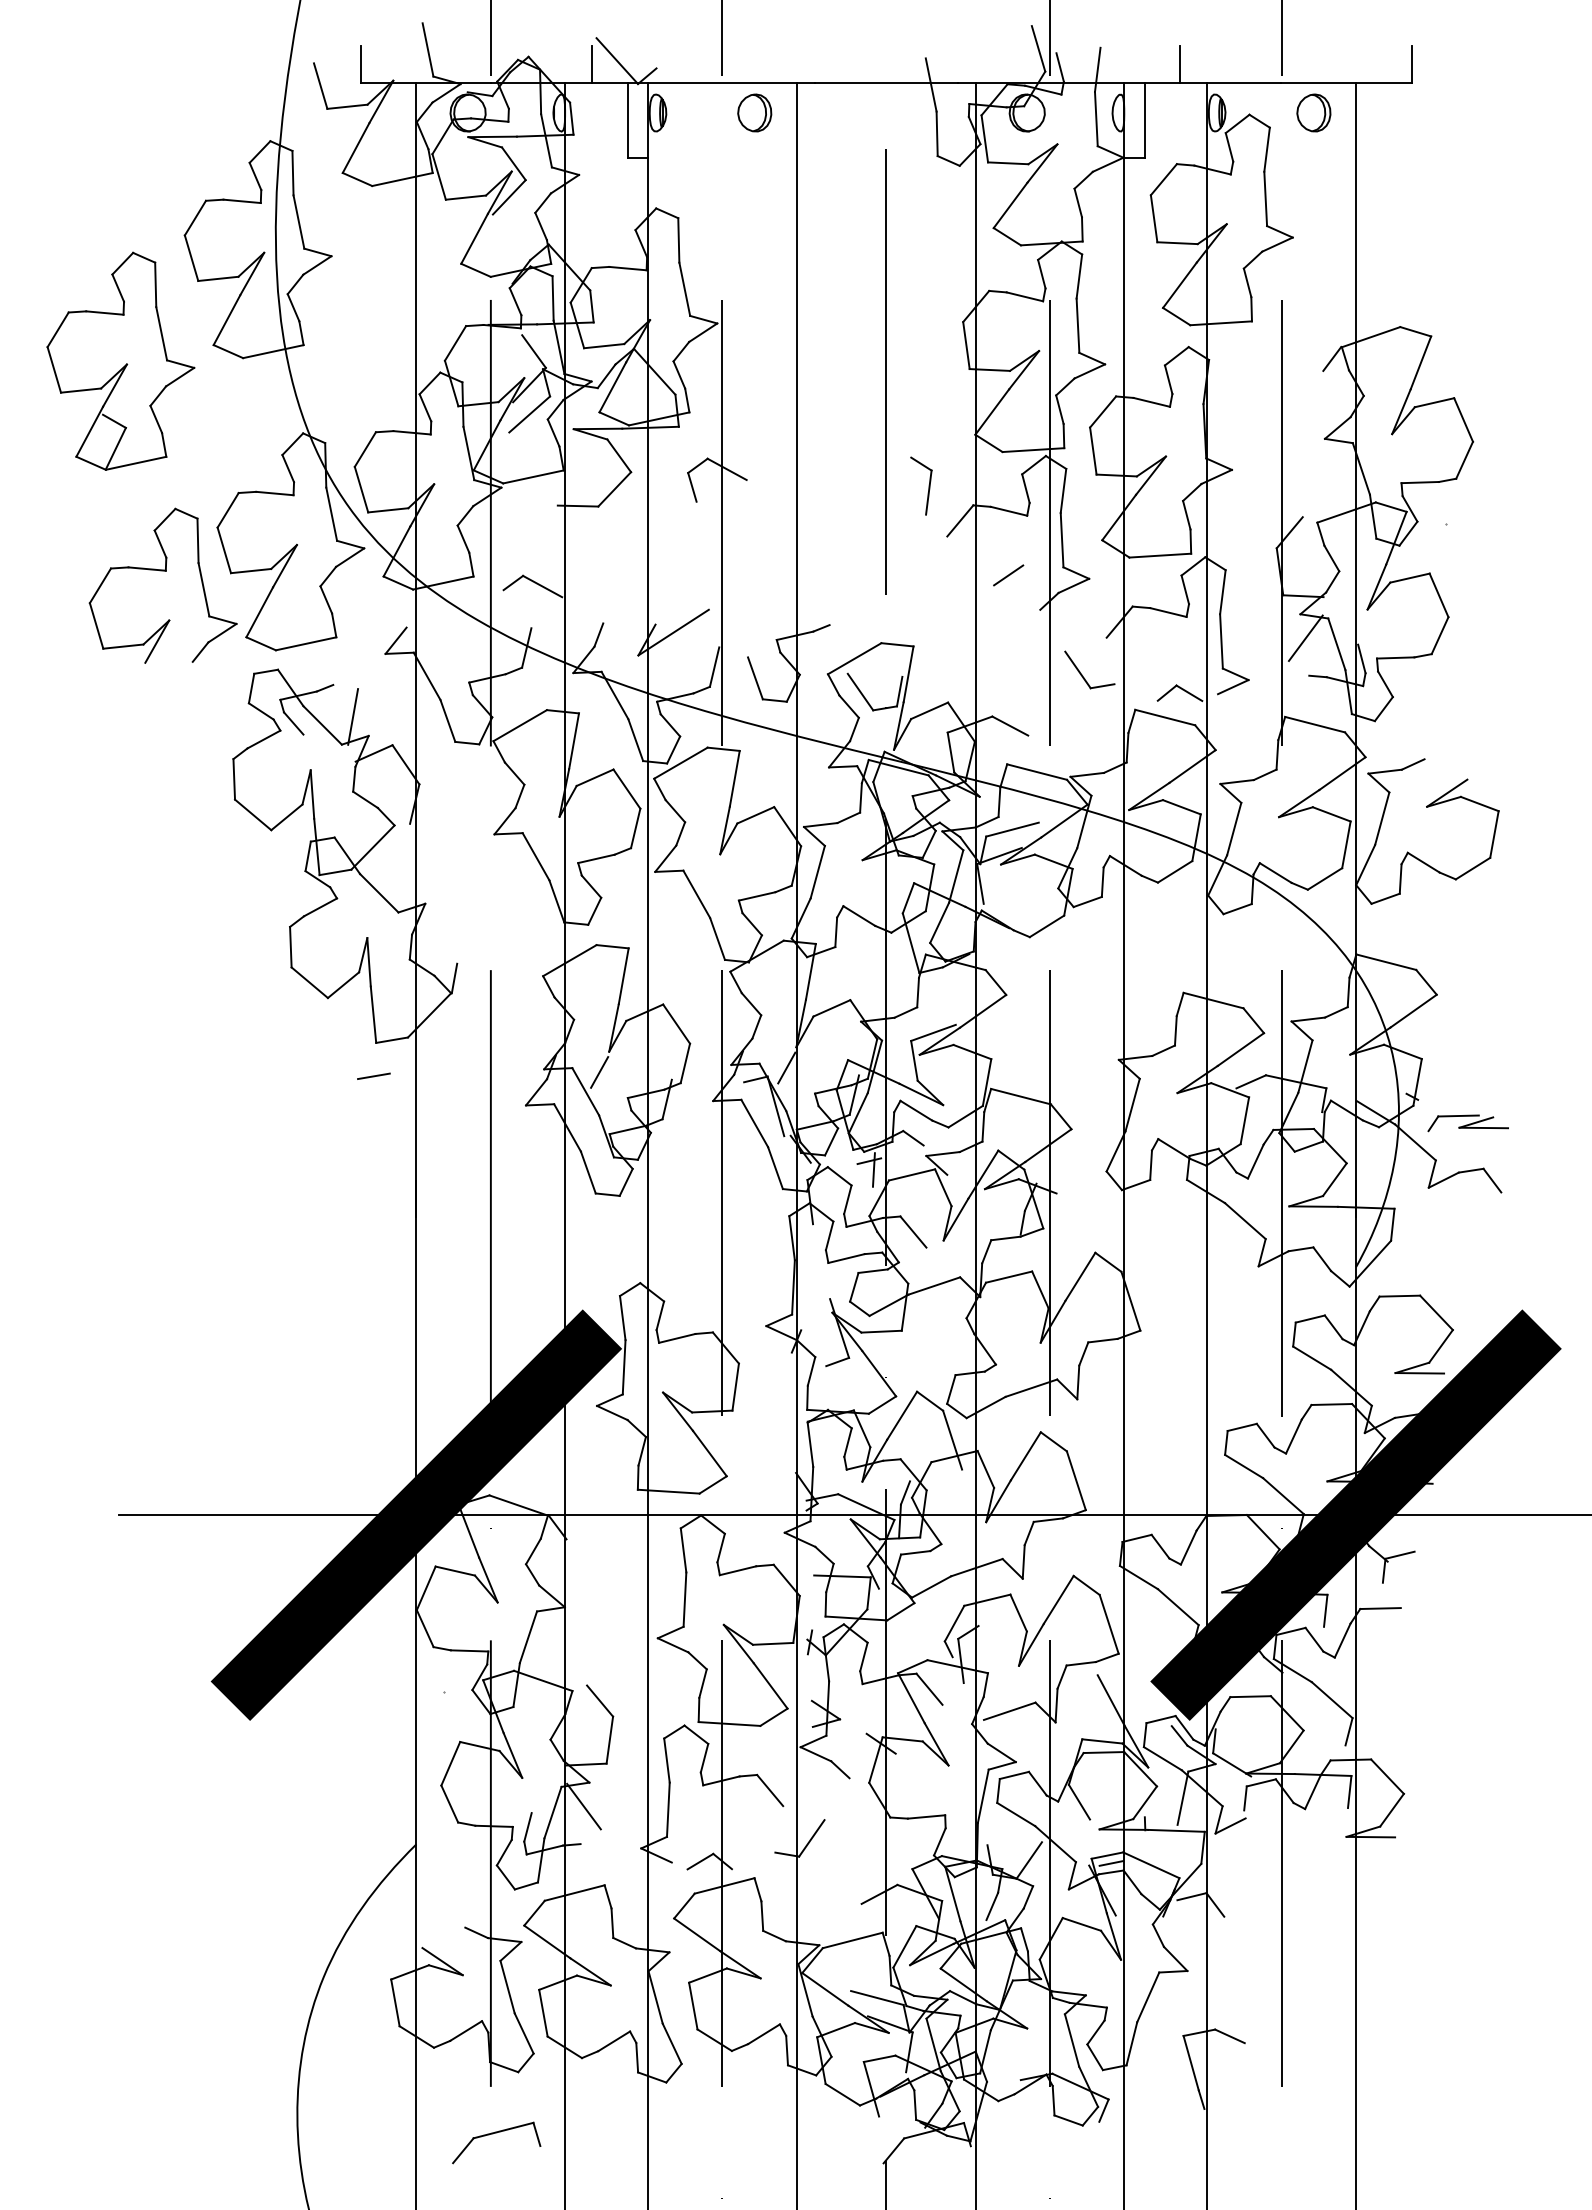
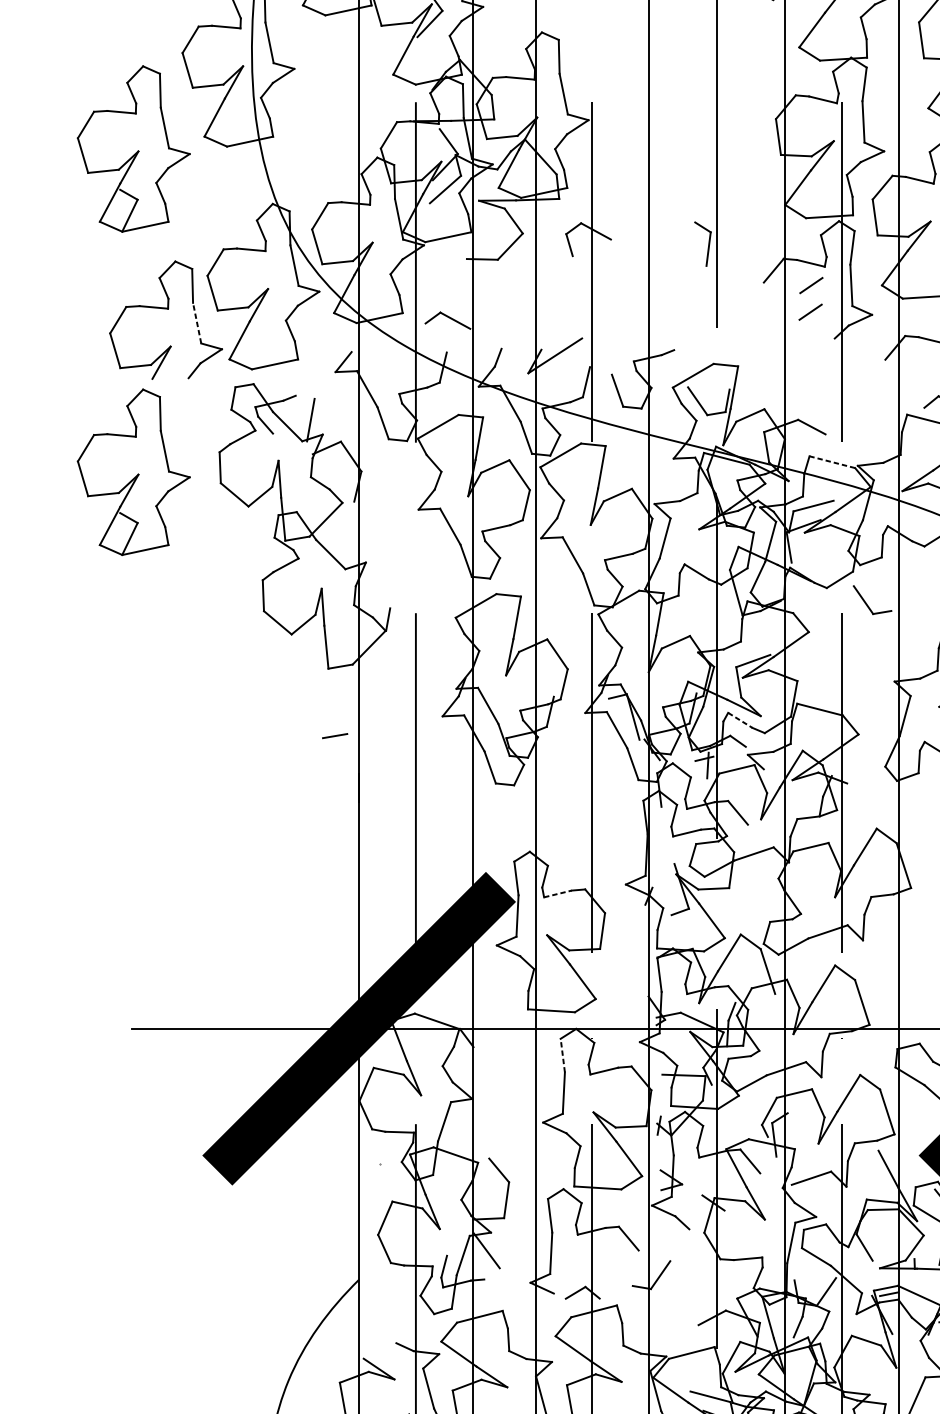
part: (928, 485) -> (708, 243), moved
line: (1009, 540) -> (811, 285), added
line: (203, 589) -> (196, 322), solid -> dashed
part: (1082, 674) -> (866, 603), moved
line: (1037, 772) -> (832, 462), solid -> dashed
part: (120, 784) -> (133, 471), added
line: (786, 1067) -> (641, 687), removed
line: (599, 1072) -> (498, 691), removed
line: (373, 1075) -> (334, 735), moved
line: (916, 1110) -> (740, 720), solid -> dashed
line: (677, 1338) -> (558, 894), solid -> dashed
line: (683, 1549) -> (562, 1054), solid -> dashed

